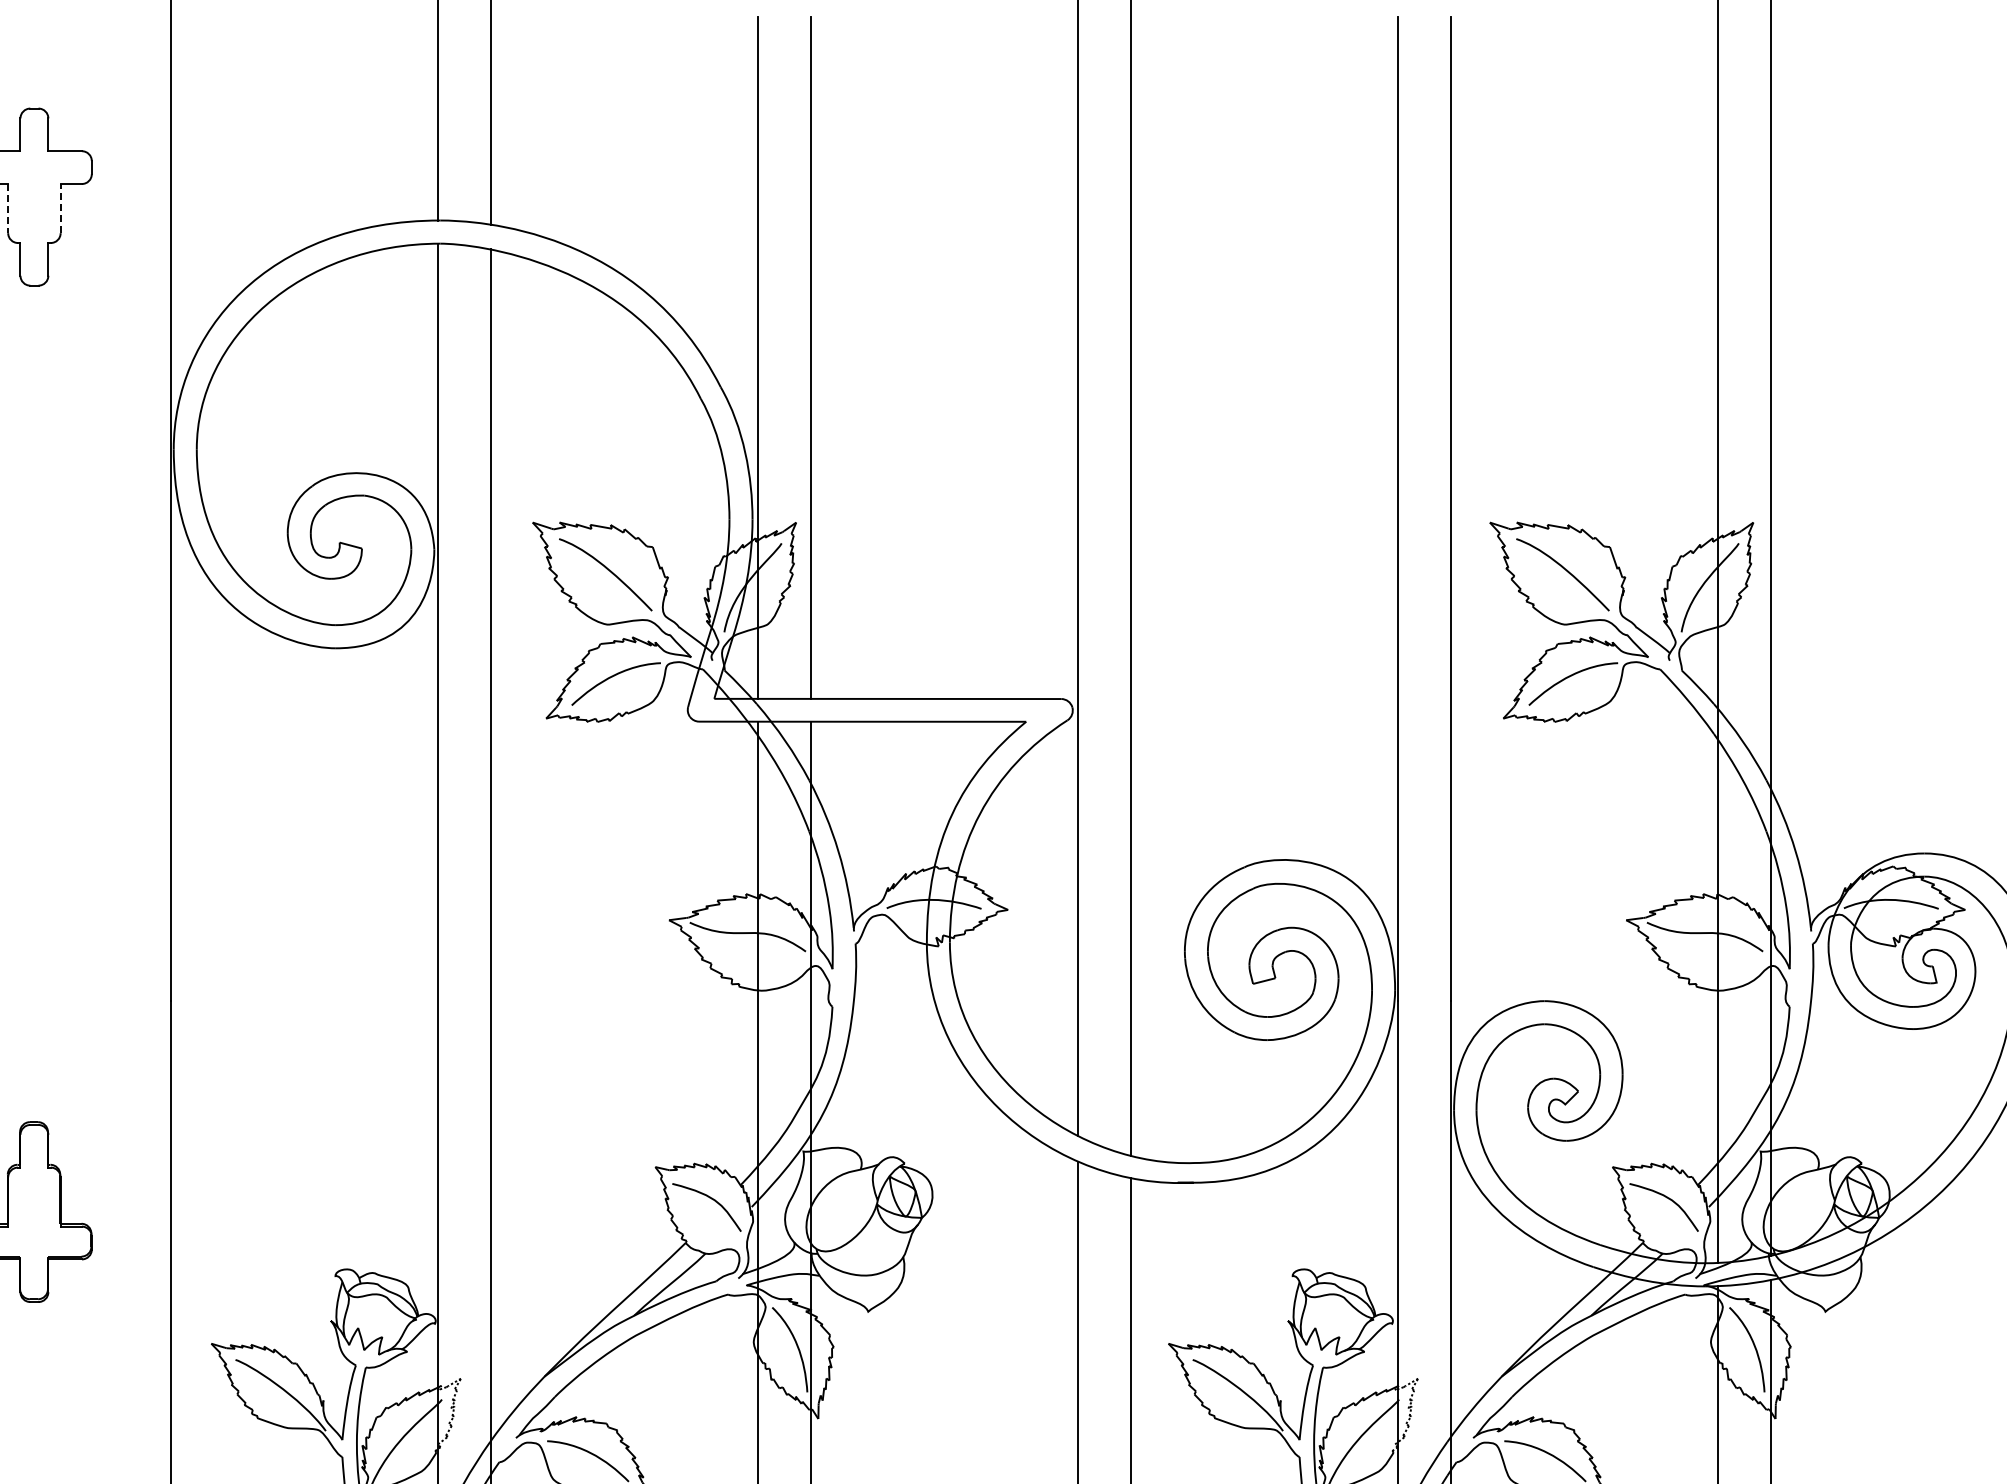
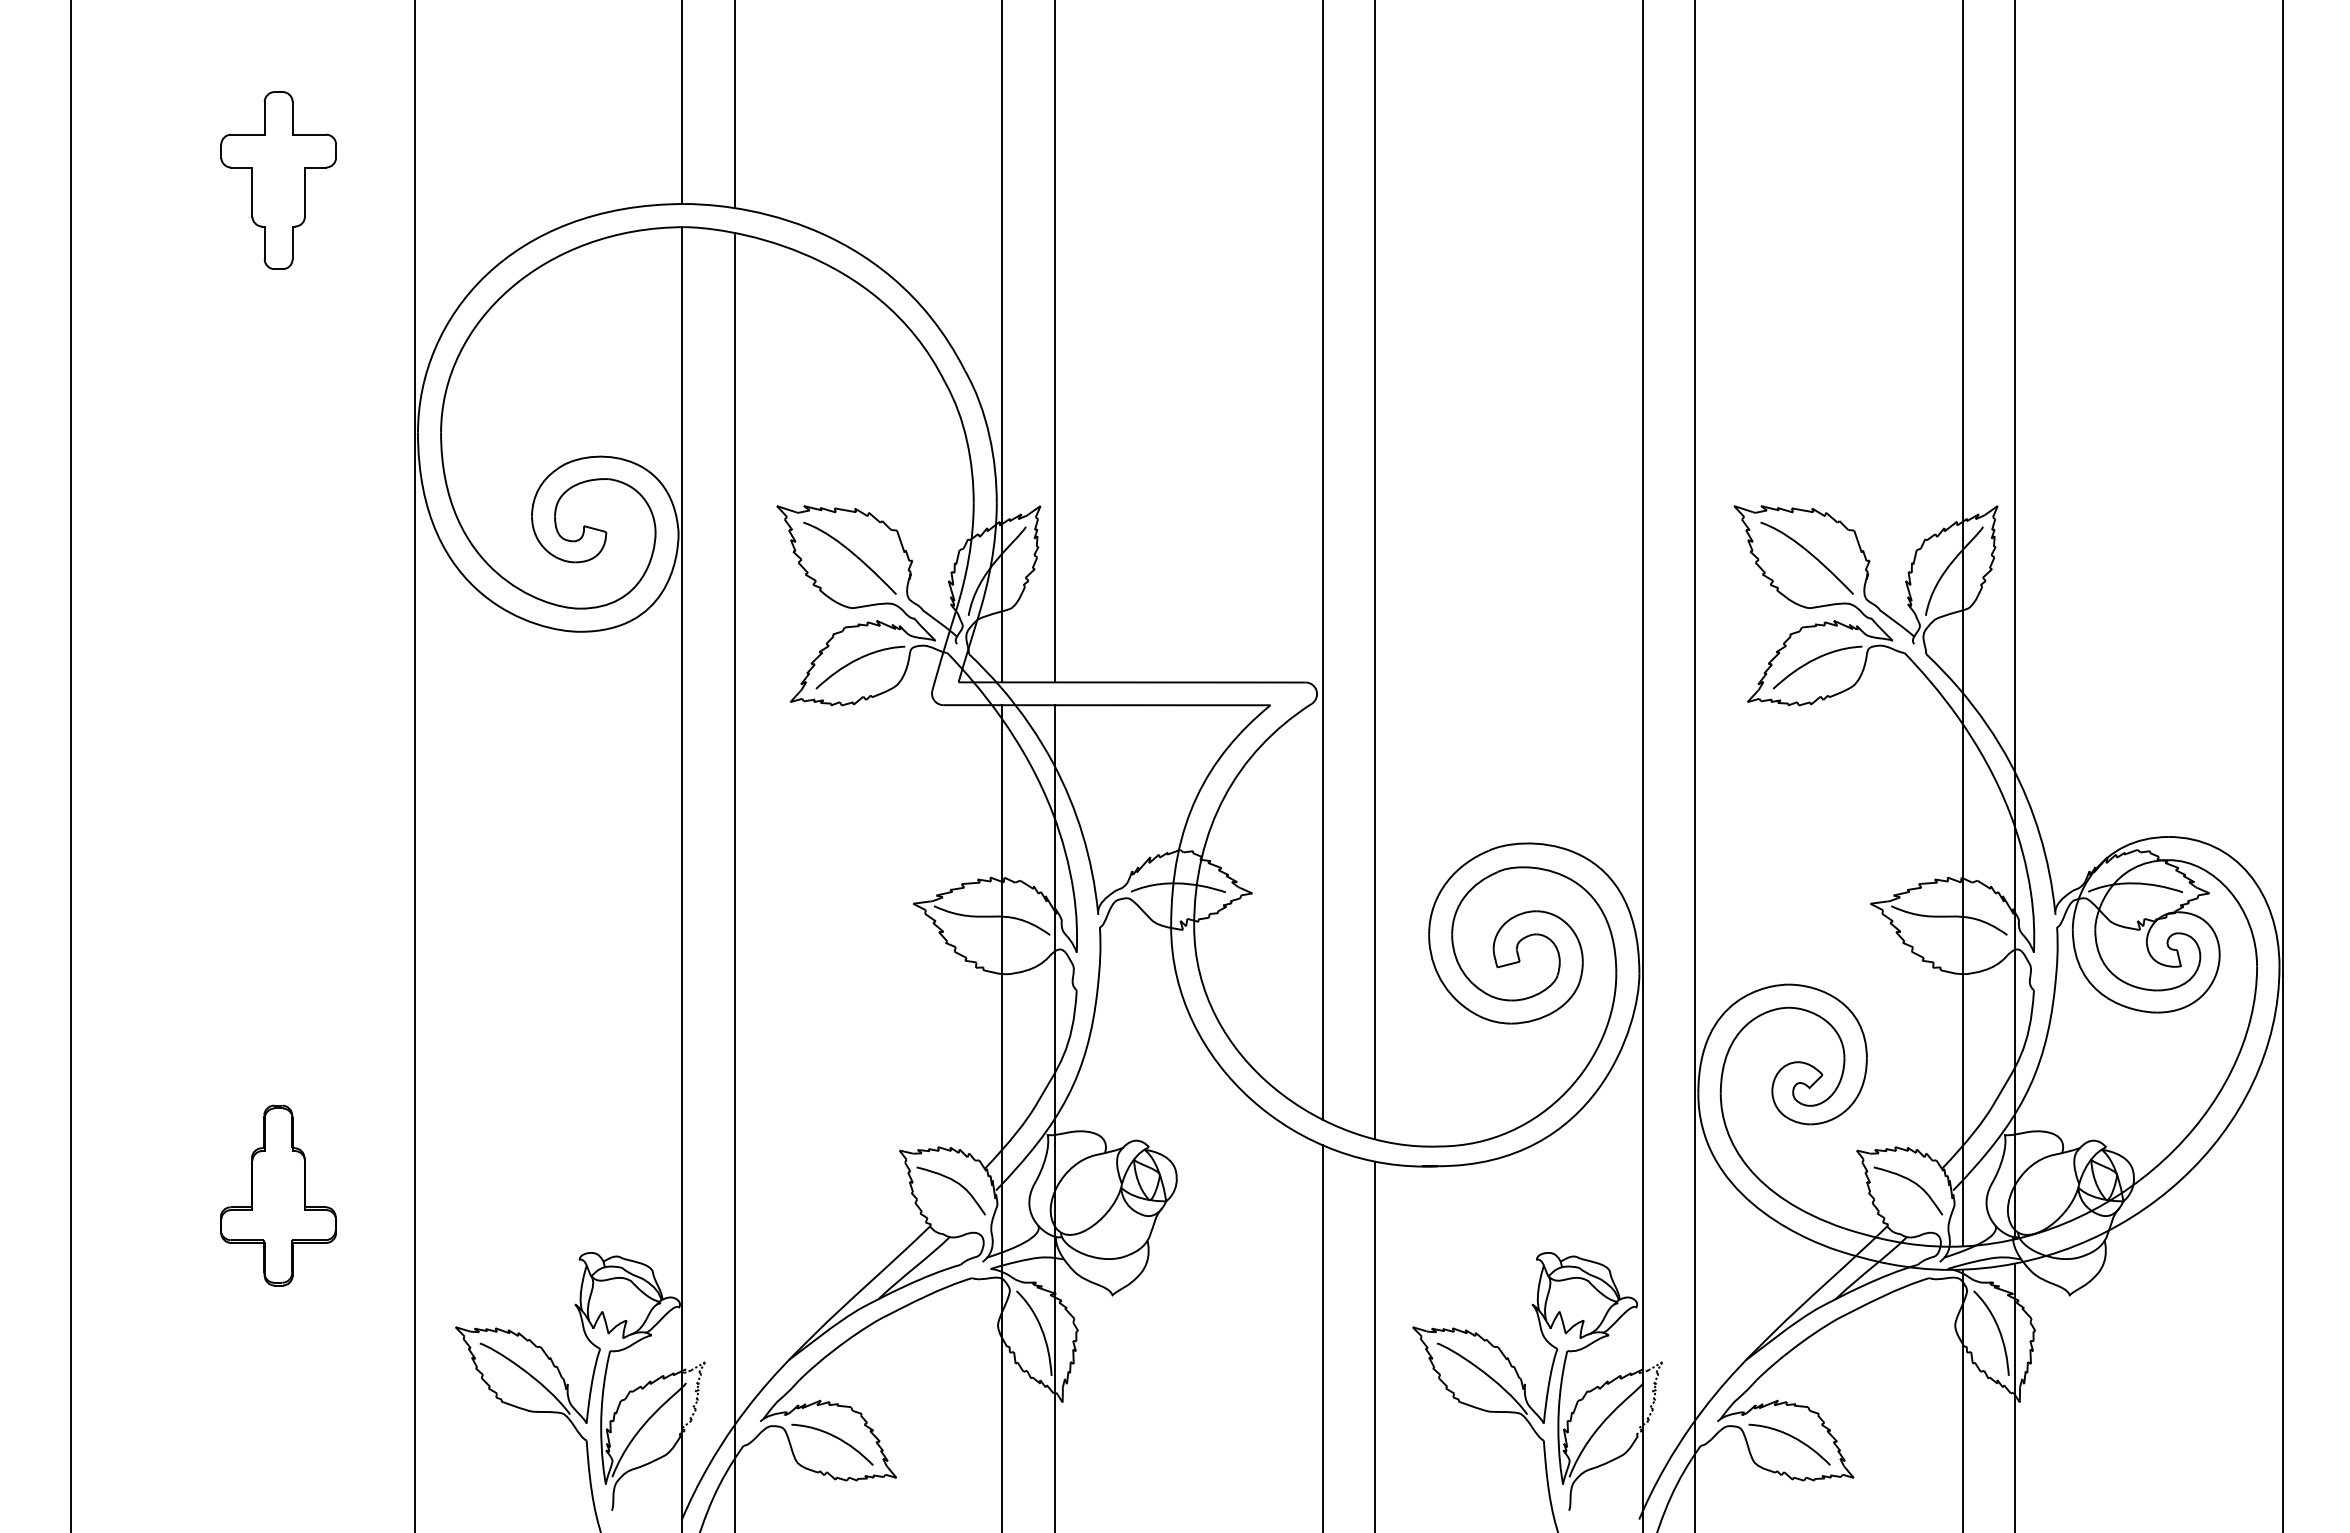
line: (8, 209) -> (252, 192), dashed -> solid
line: (60, 209) -> (304, 192), dashed -> solid

